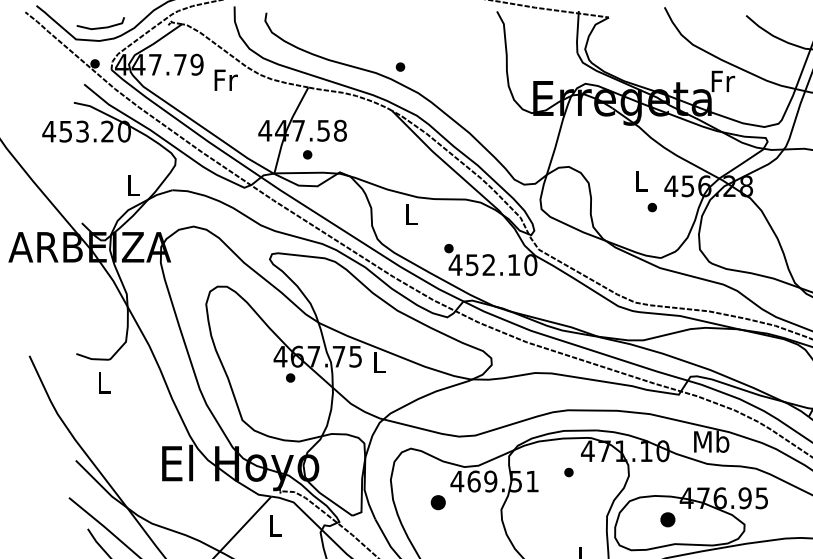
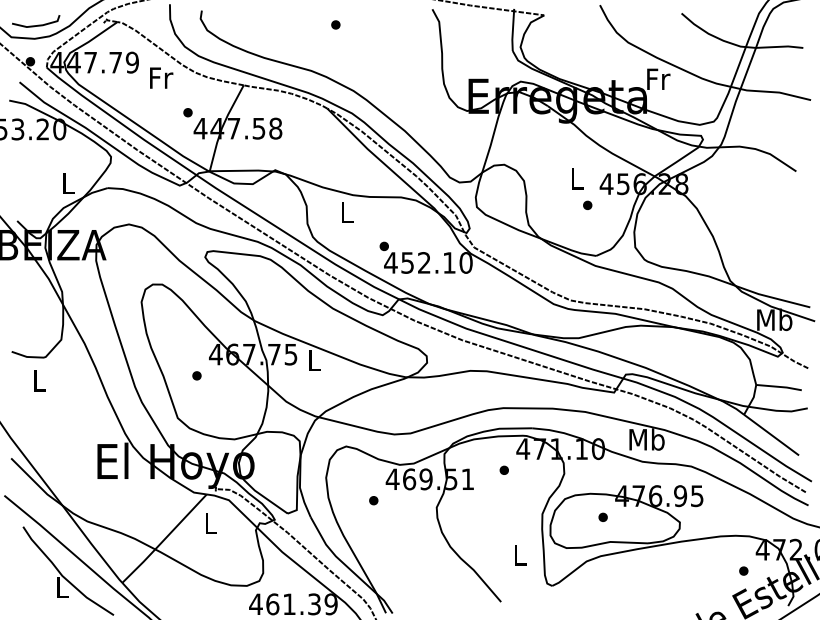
part: (400, 66) -> (335, 24), moved
part: (307, 154) -> (187, 112), moved
part: (290, 377) -> (196, 375), moved
part: (438, 502) -> (373, 500), size x0.62
part: (667, 518) -> (602, 516), size x0.62

